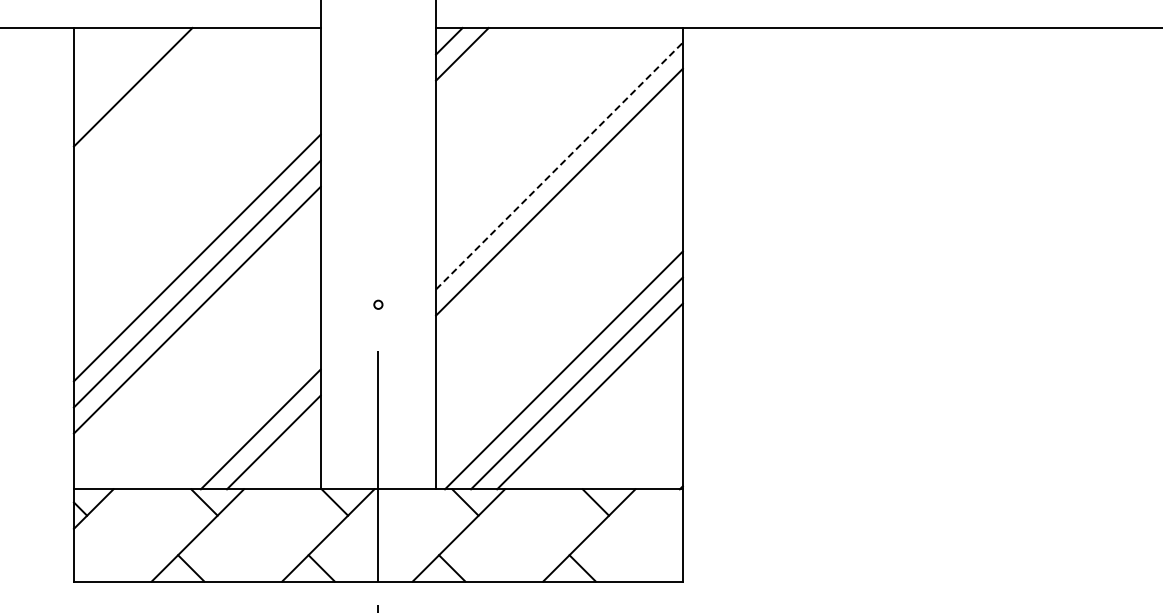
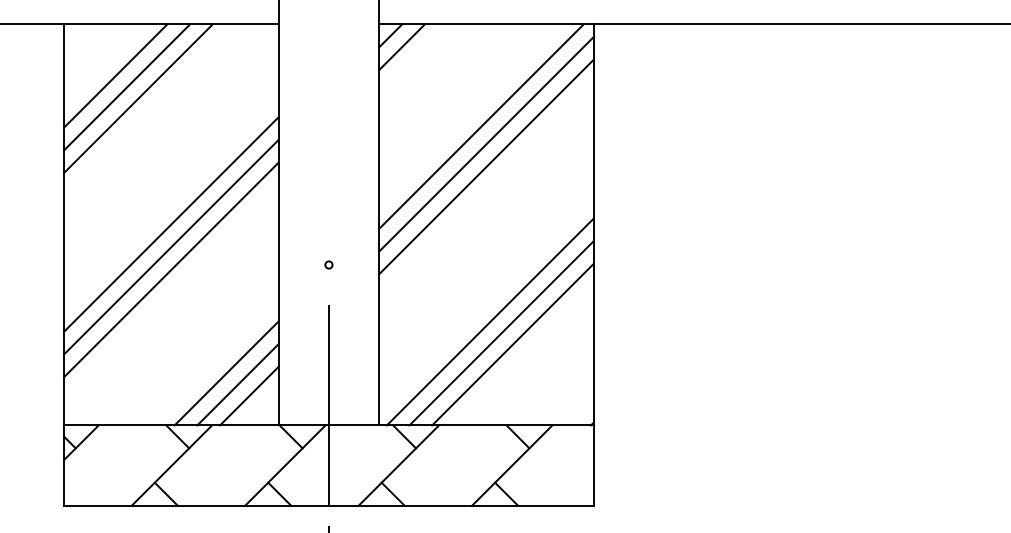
line: (145, 100) -> (126, 87), added
line: (158, 113) -> (137, 98), added
line: (553, 145) -> (481, 126), added
line: (559, 166) -> (486, 144), dashed -> solid
line: (286, 455) -> (249, 396), added

